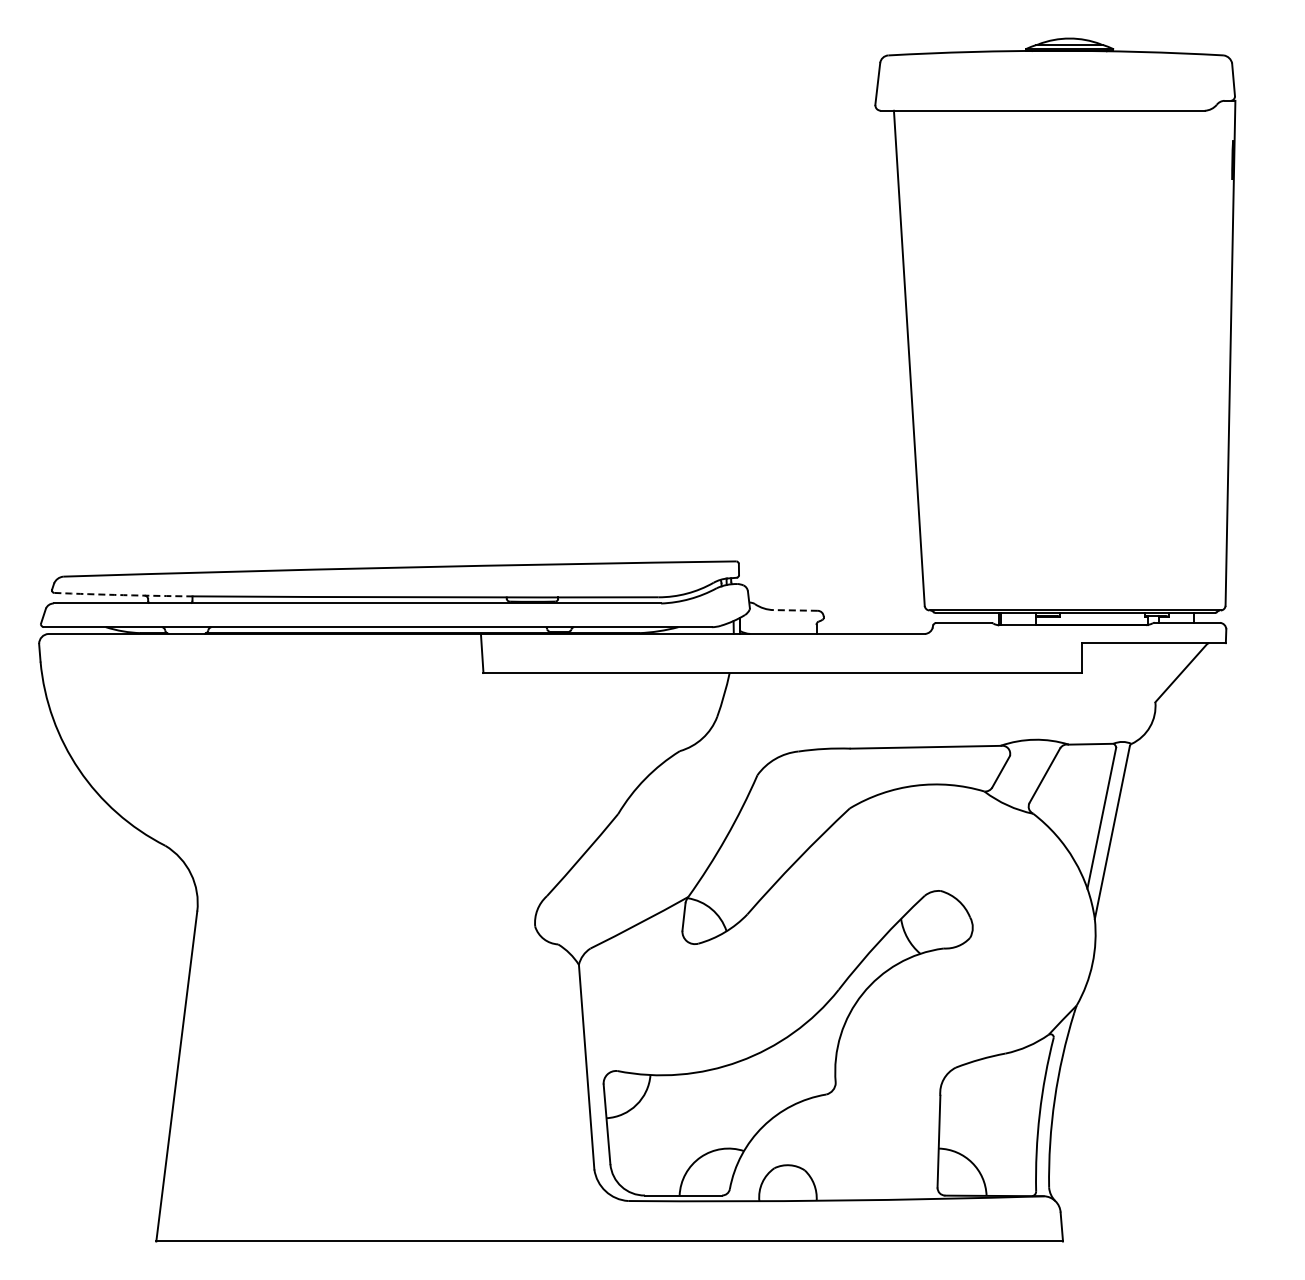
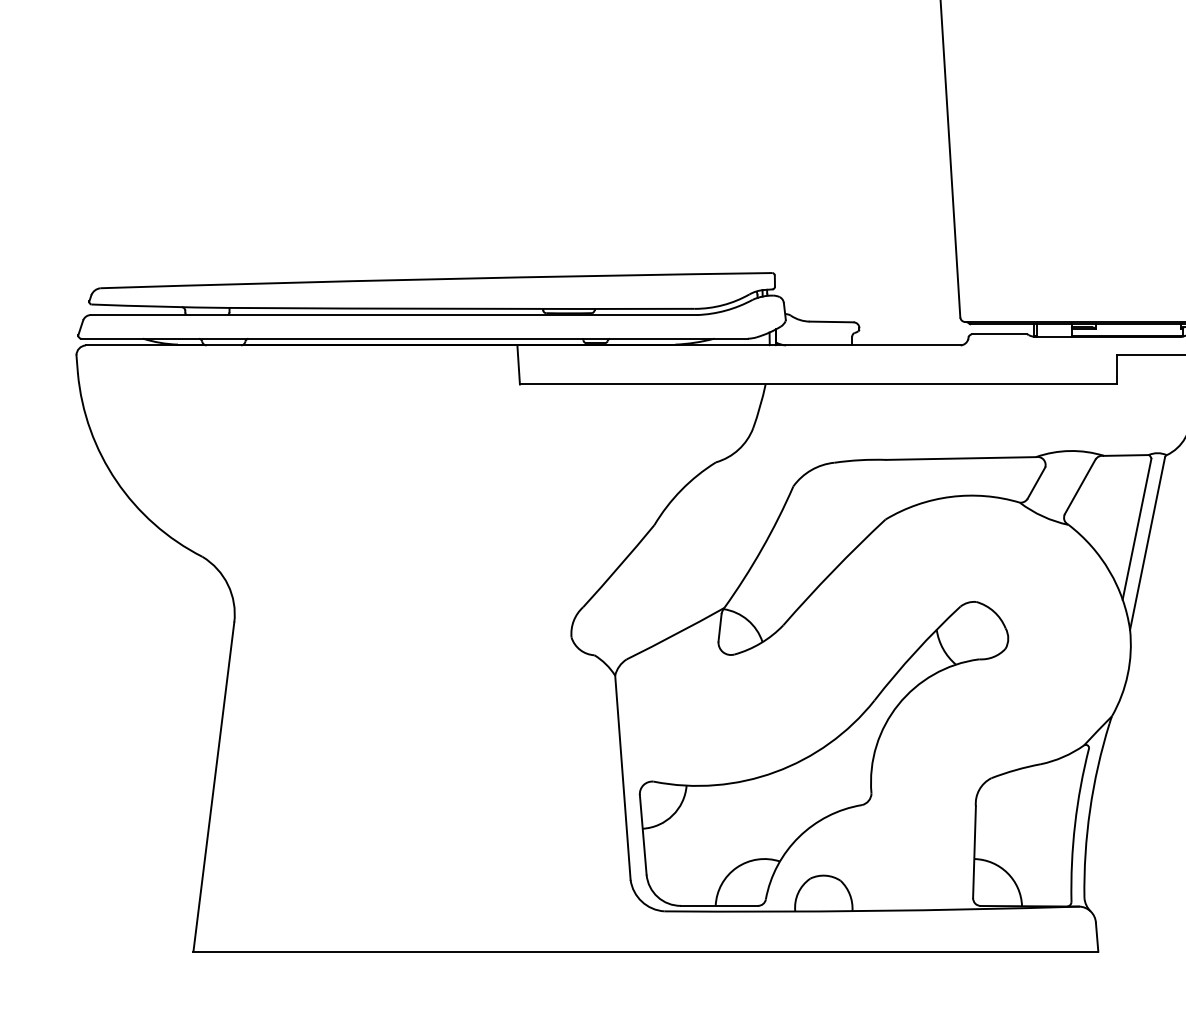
arc: (123, 595) -> (160, 307), dashed -> solid
line: (795, 610) -> (831, 322), dashed -> solid

